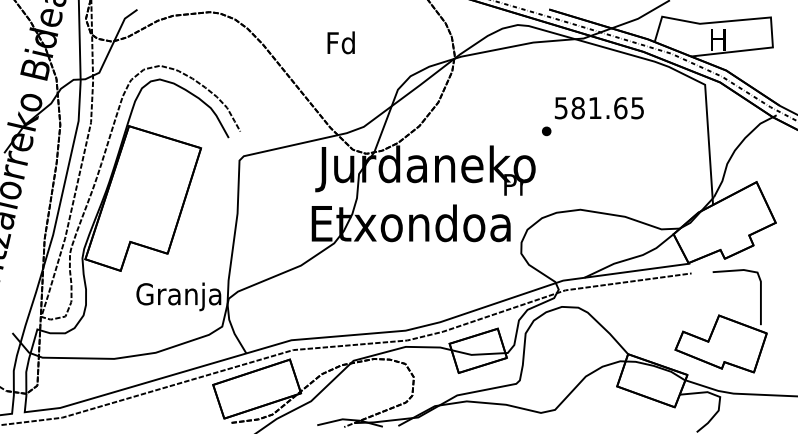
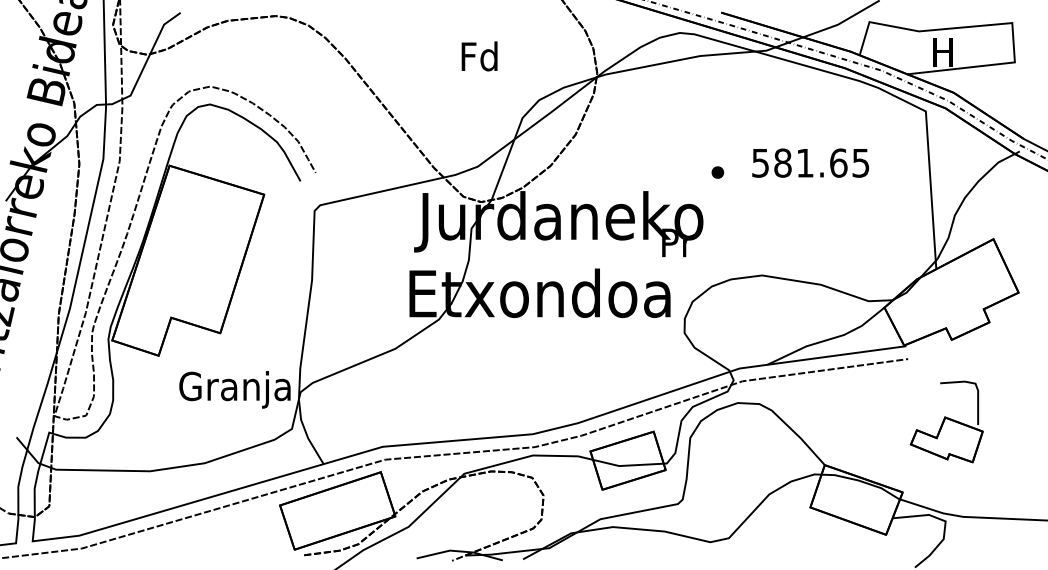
text: (340, 42) -> (478, 55), moved
text: (598, 108) -> (809, 163), moved
part: (720, 321) -> (946, 422), size x0.6

